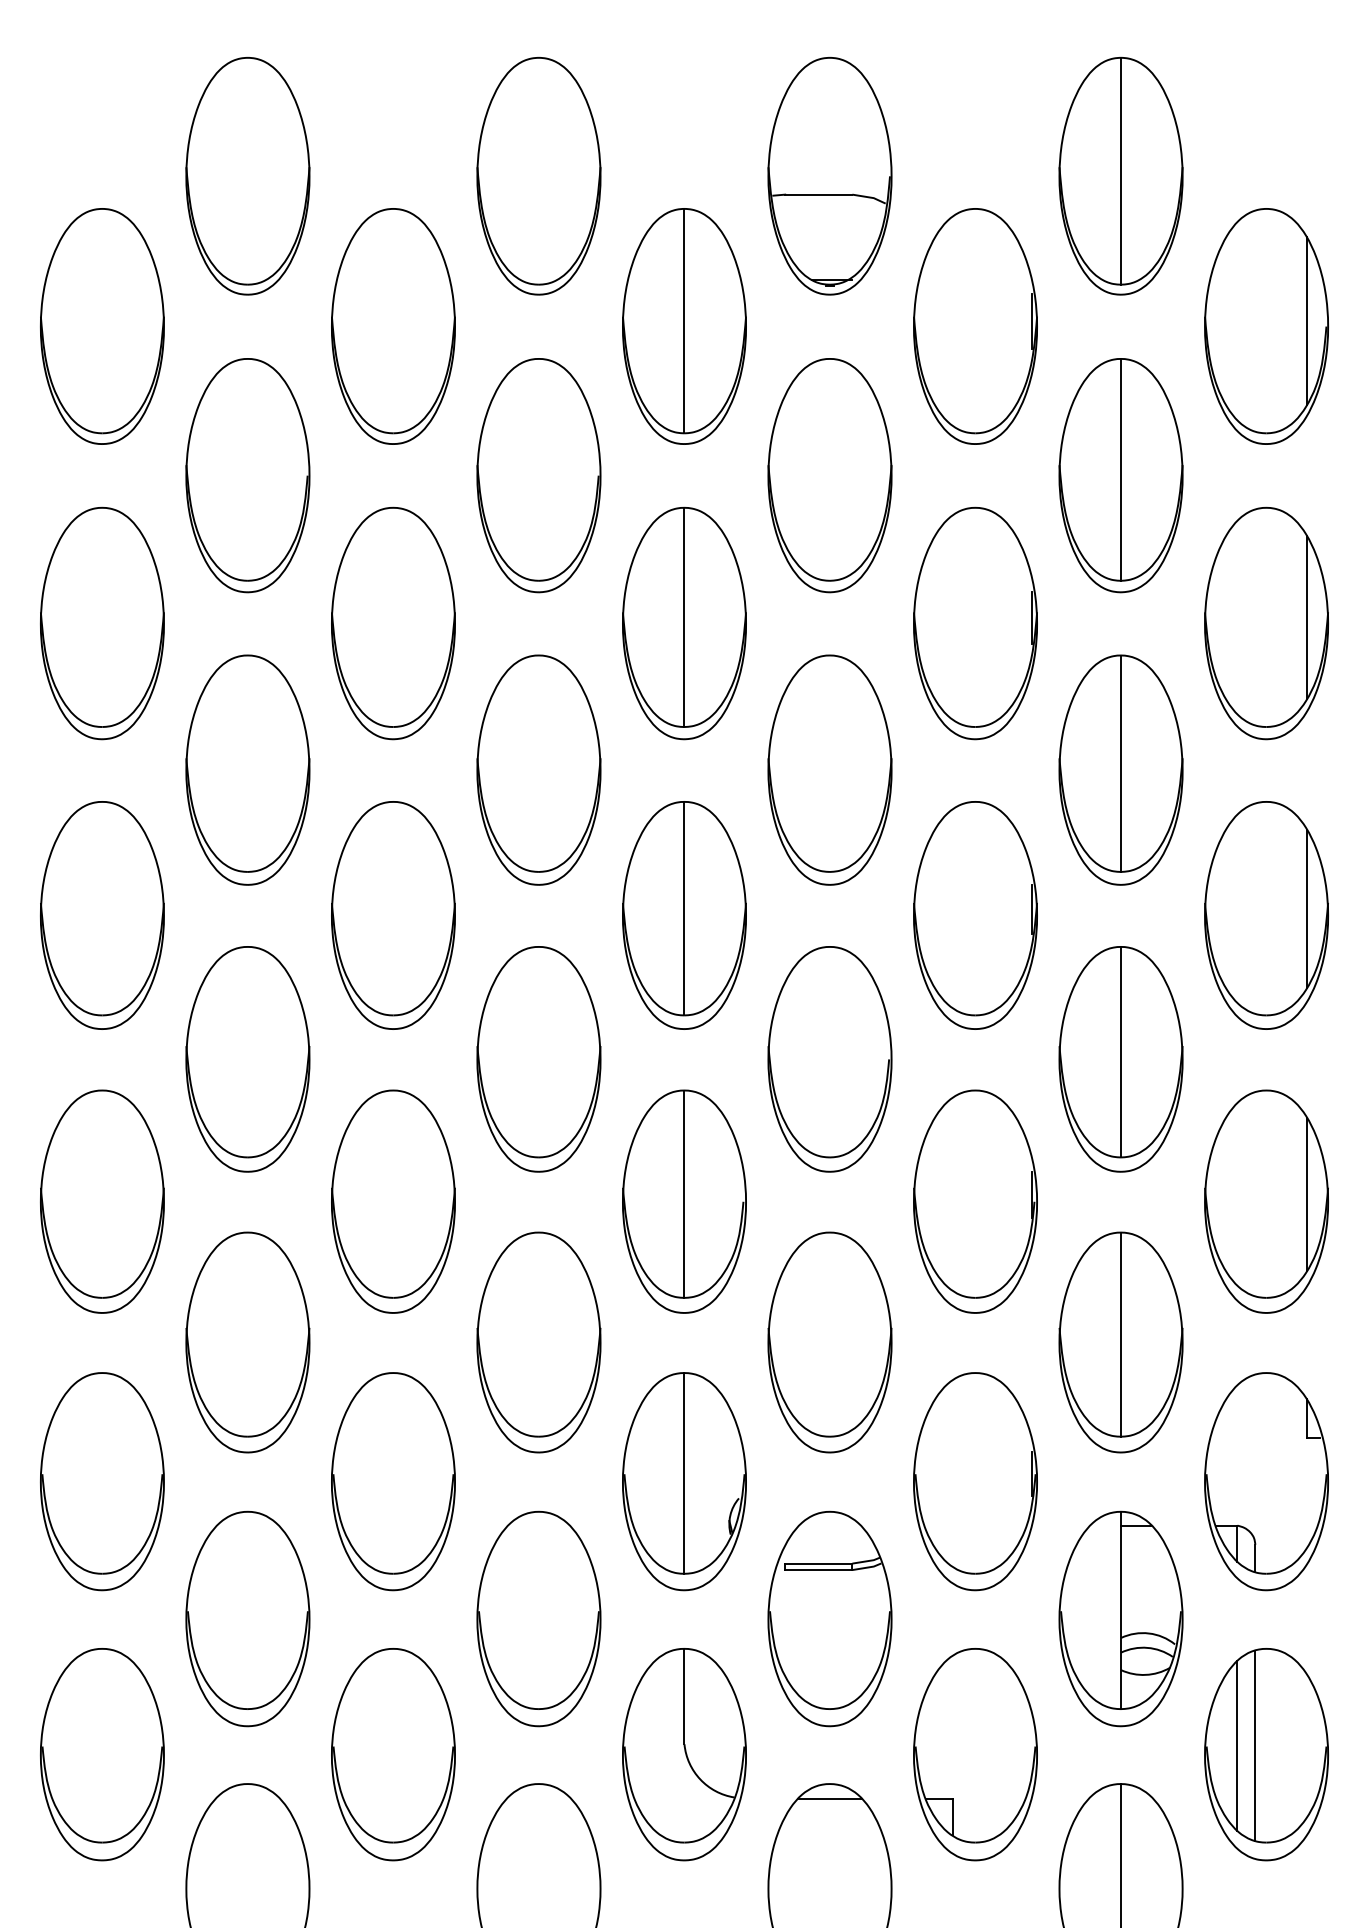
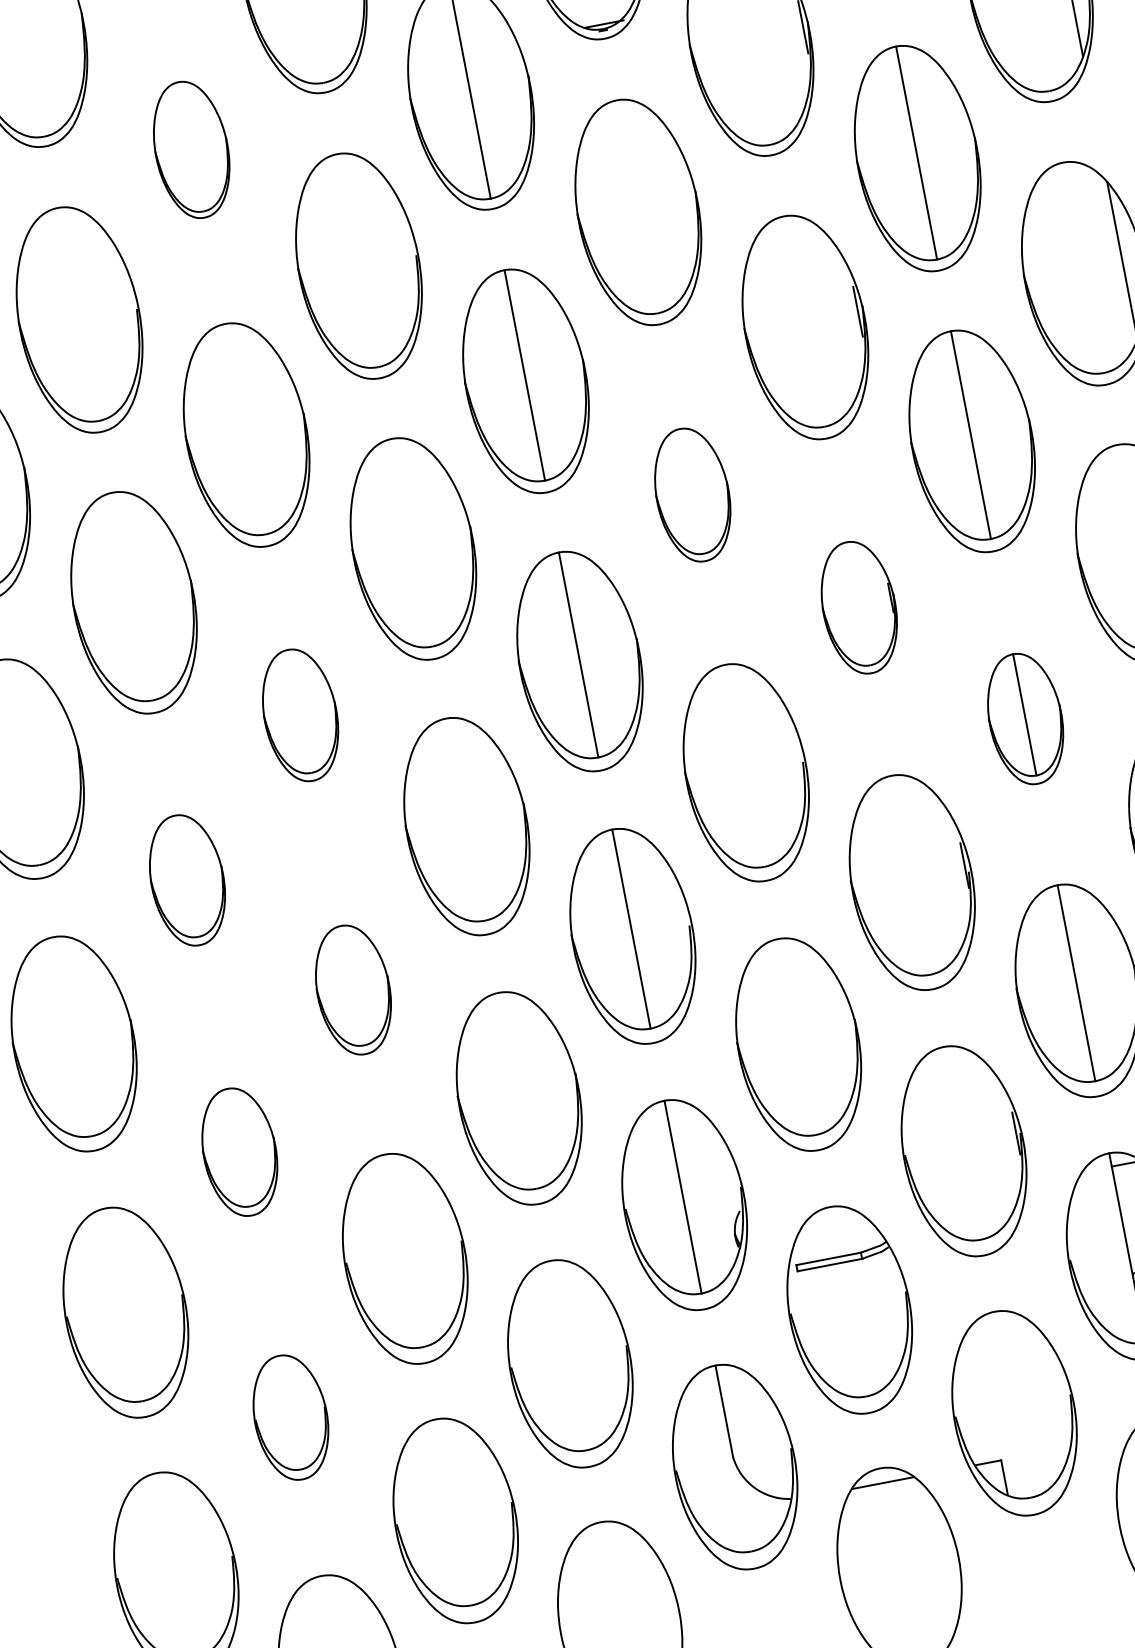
part: (393, 326) -> (191, 149), size x0.6
part: (829, 769) -> (692, 494), size x0.6
part: (393, 915) -> (300, 715), size x0.6
part: (975, 915) -> (859, 607), size x0.6
part: (247, 1059) -> (187, 880), size x0.6
part: (1120, 1059) -> (1025, 719), size x0.6
part: (393, 1201) -> (353, 989), size x0.6
part: (247, 1342) -> (239, 1152), size x0.6
part: (247, 1618) -> (290, 1417), size x0.6

